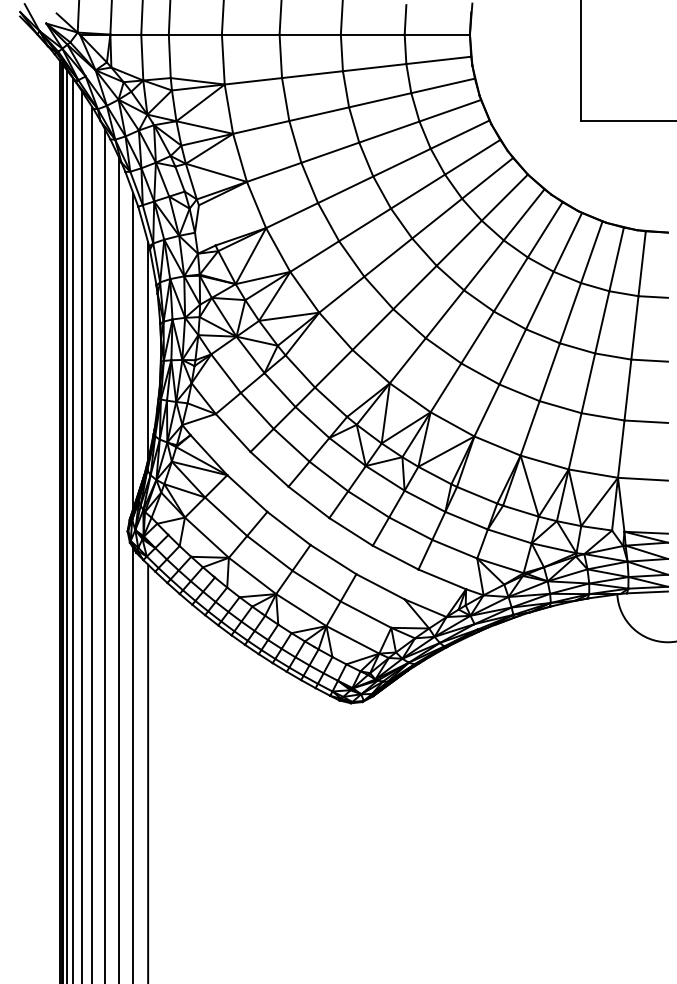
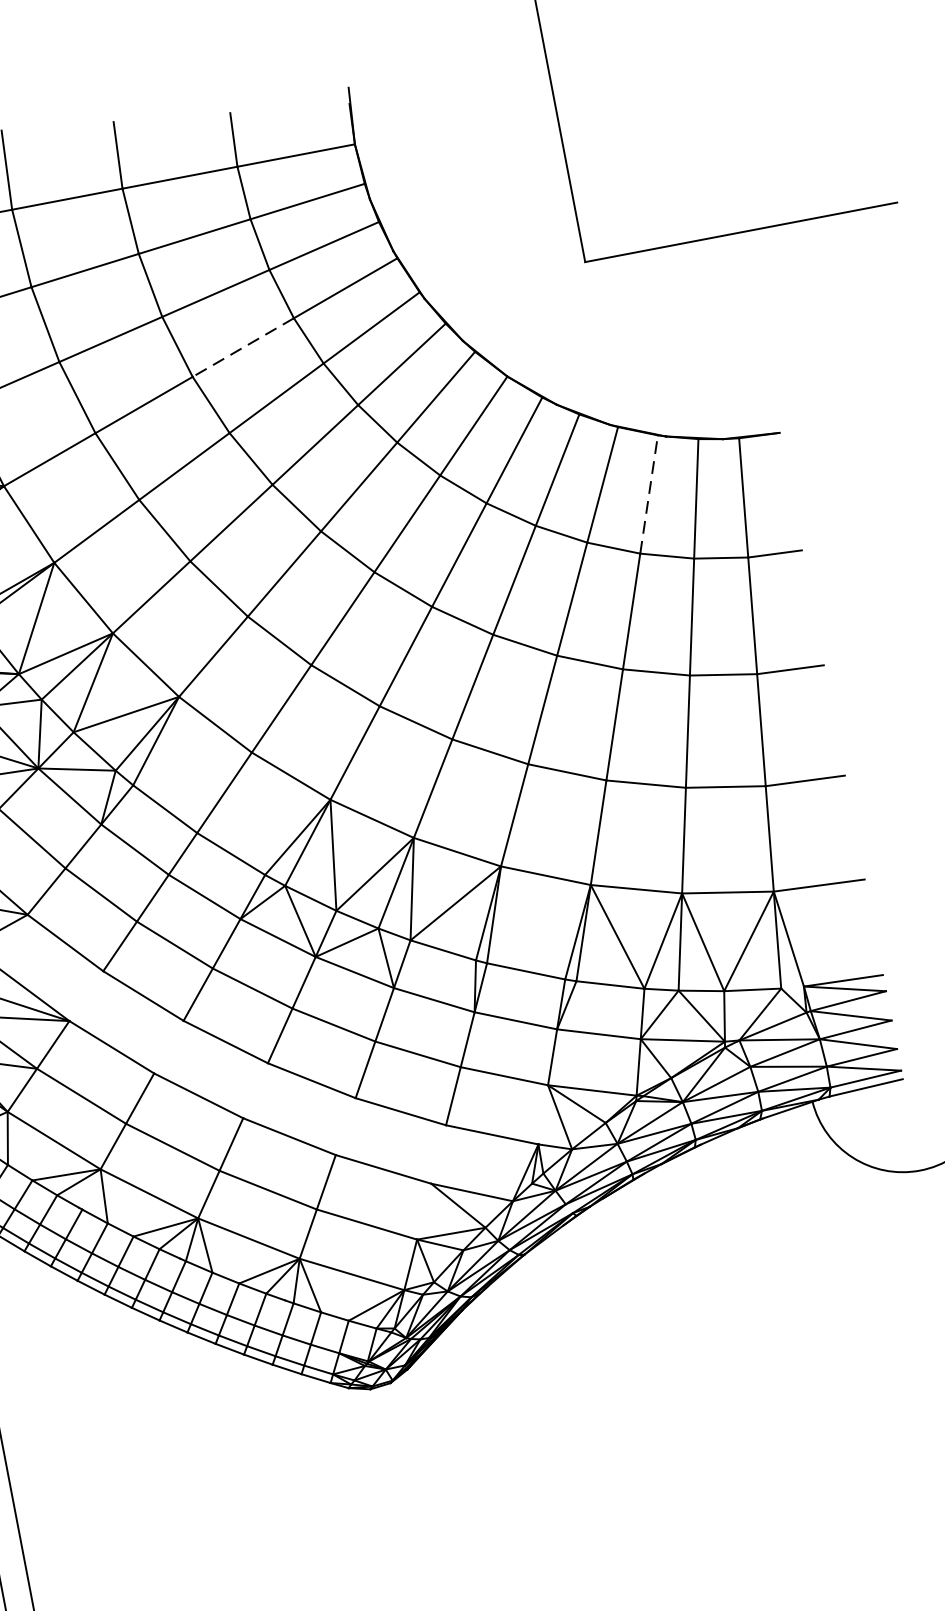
line: (389, 132) -> (243, 348), solid -> dashed
line: (591, 252) -> (648, 494), solid -> dashed

